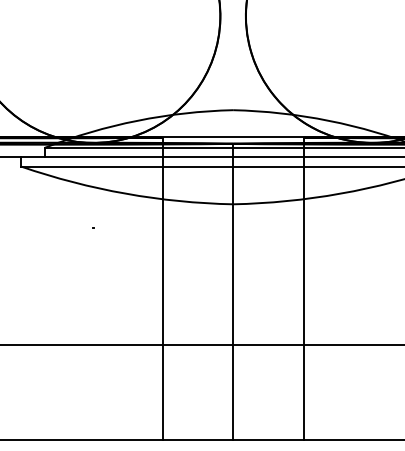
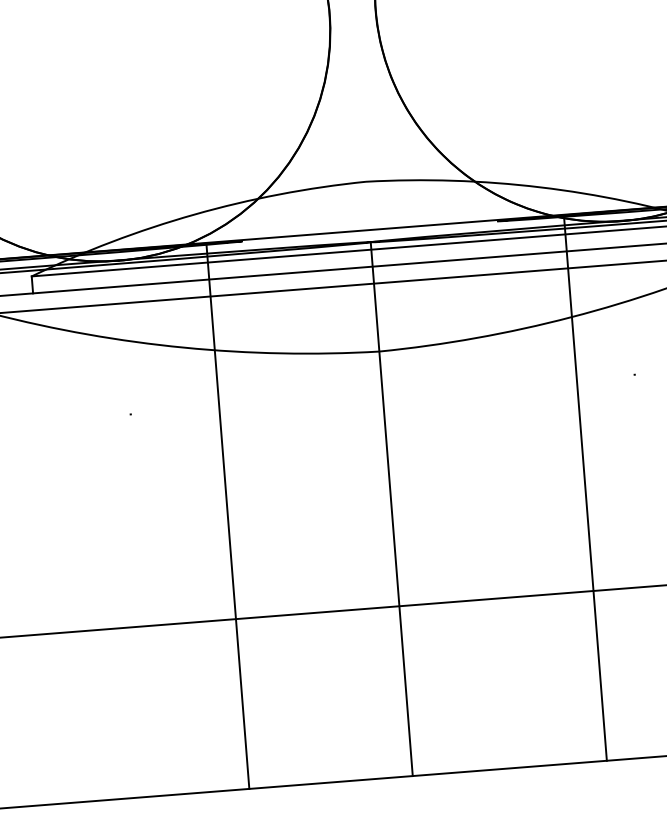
line: (162, 288) -> (227, 516), moved
line: (303, 288) -> (584, 488), moved

